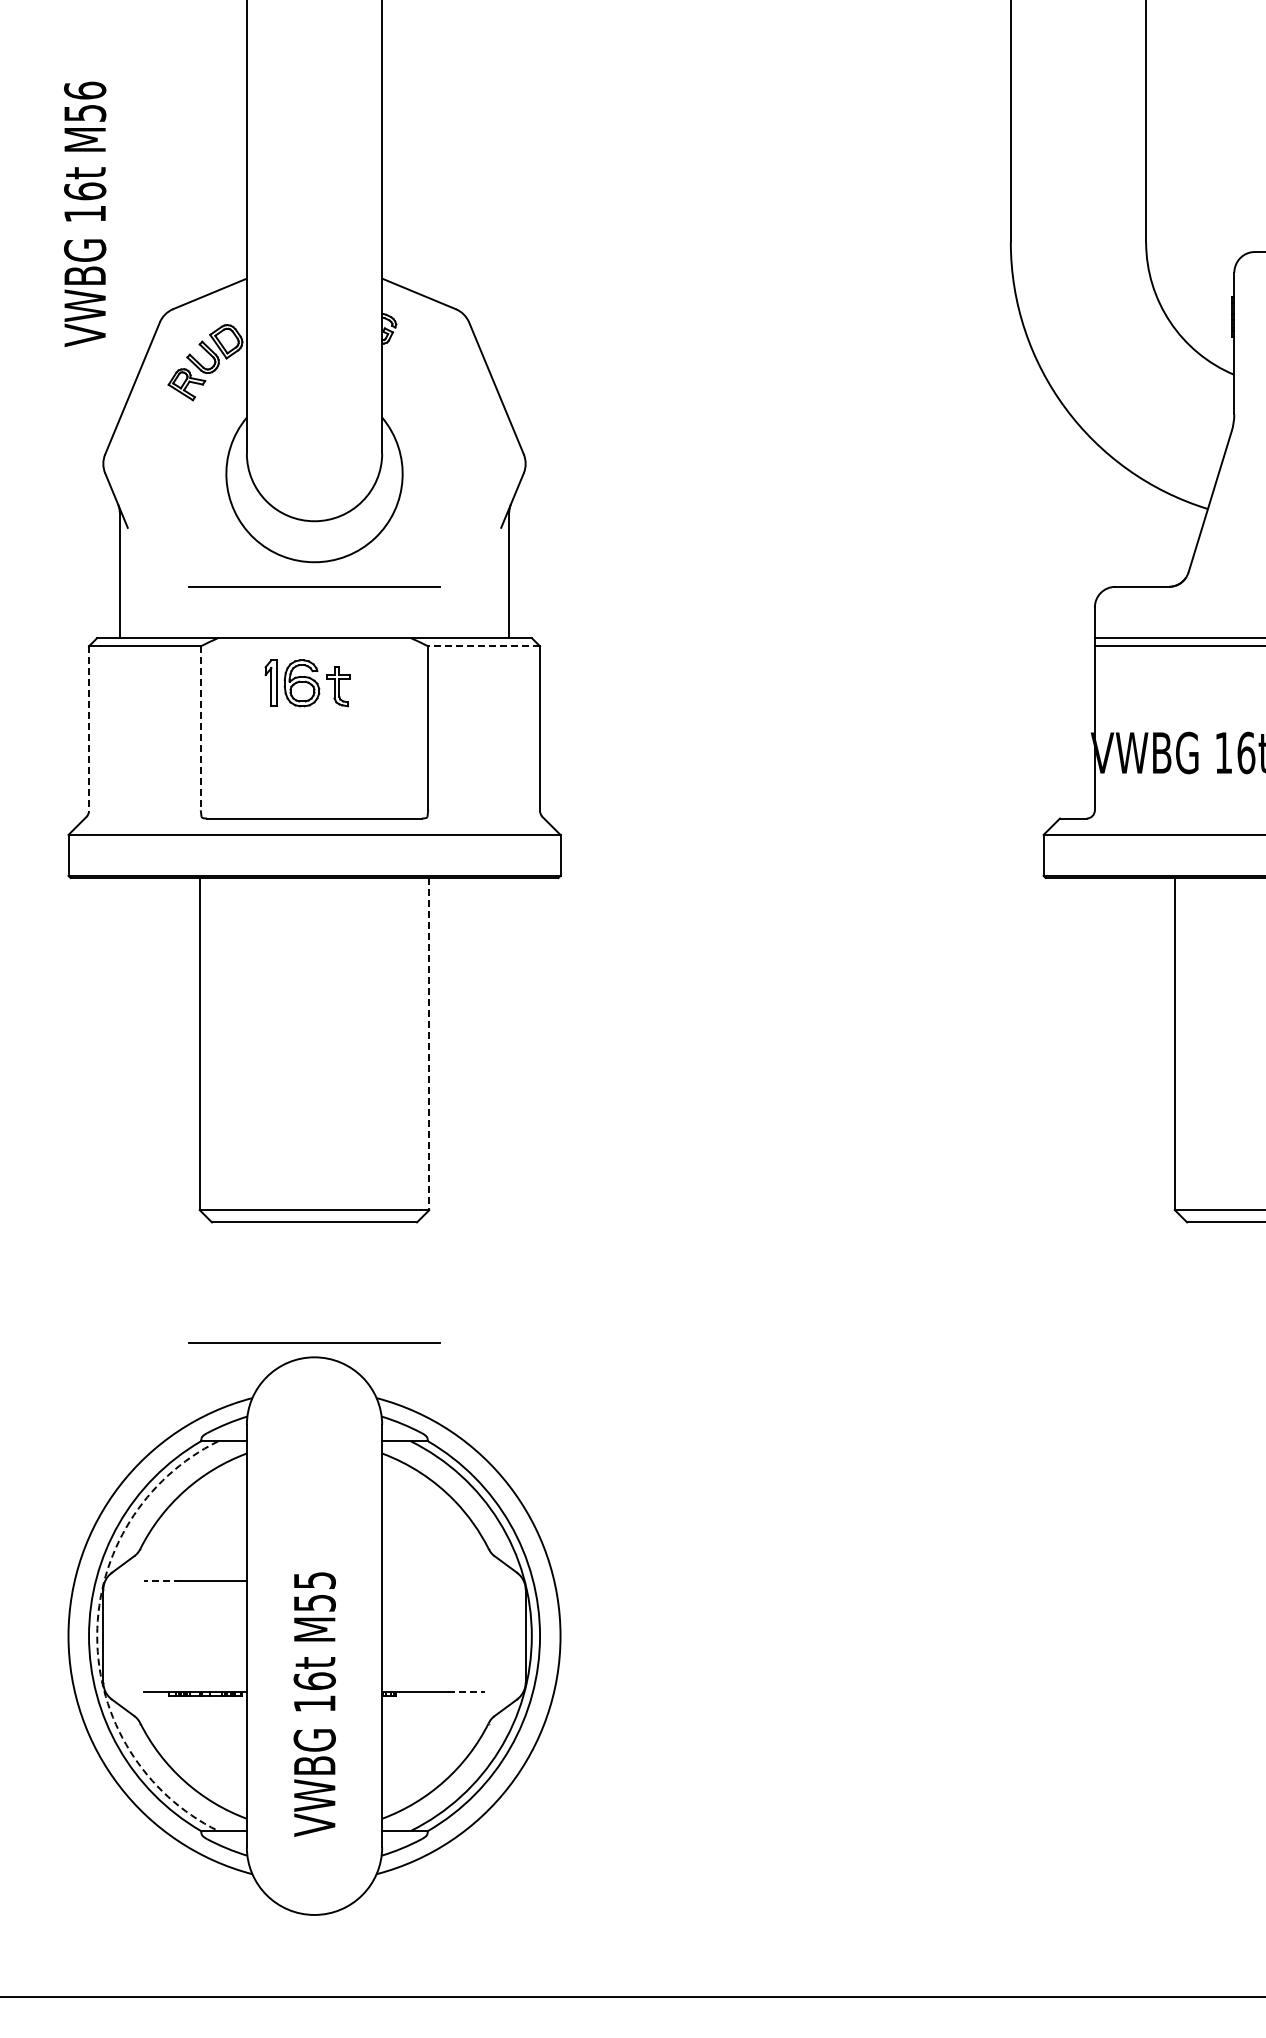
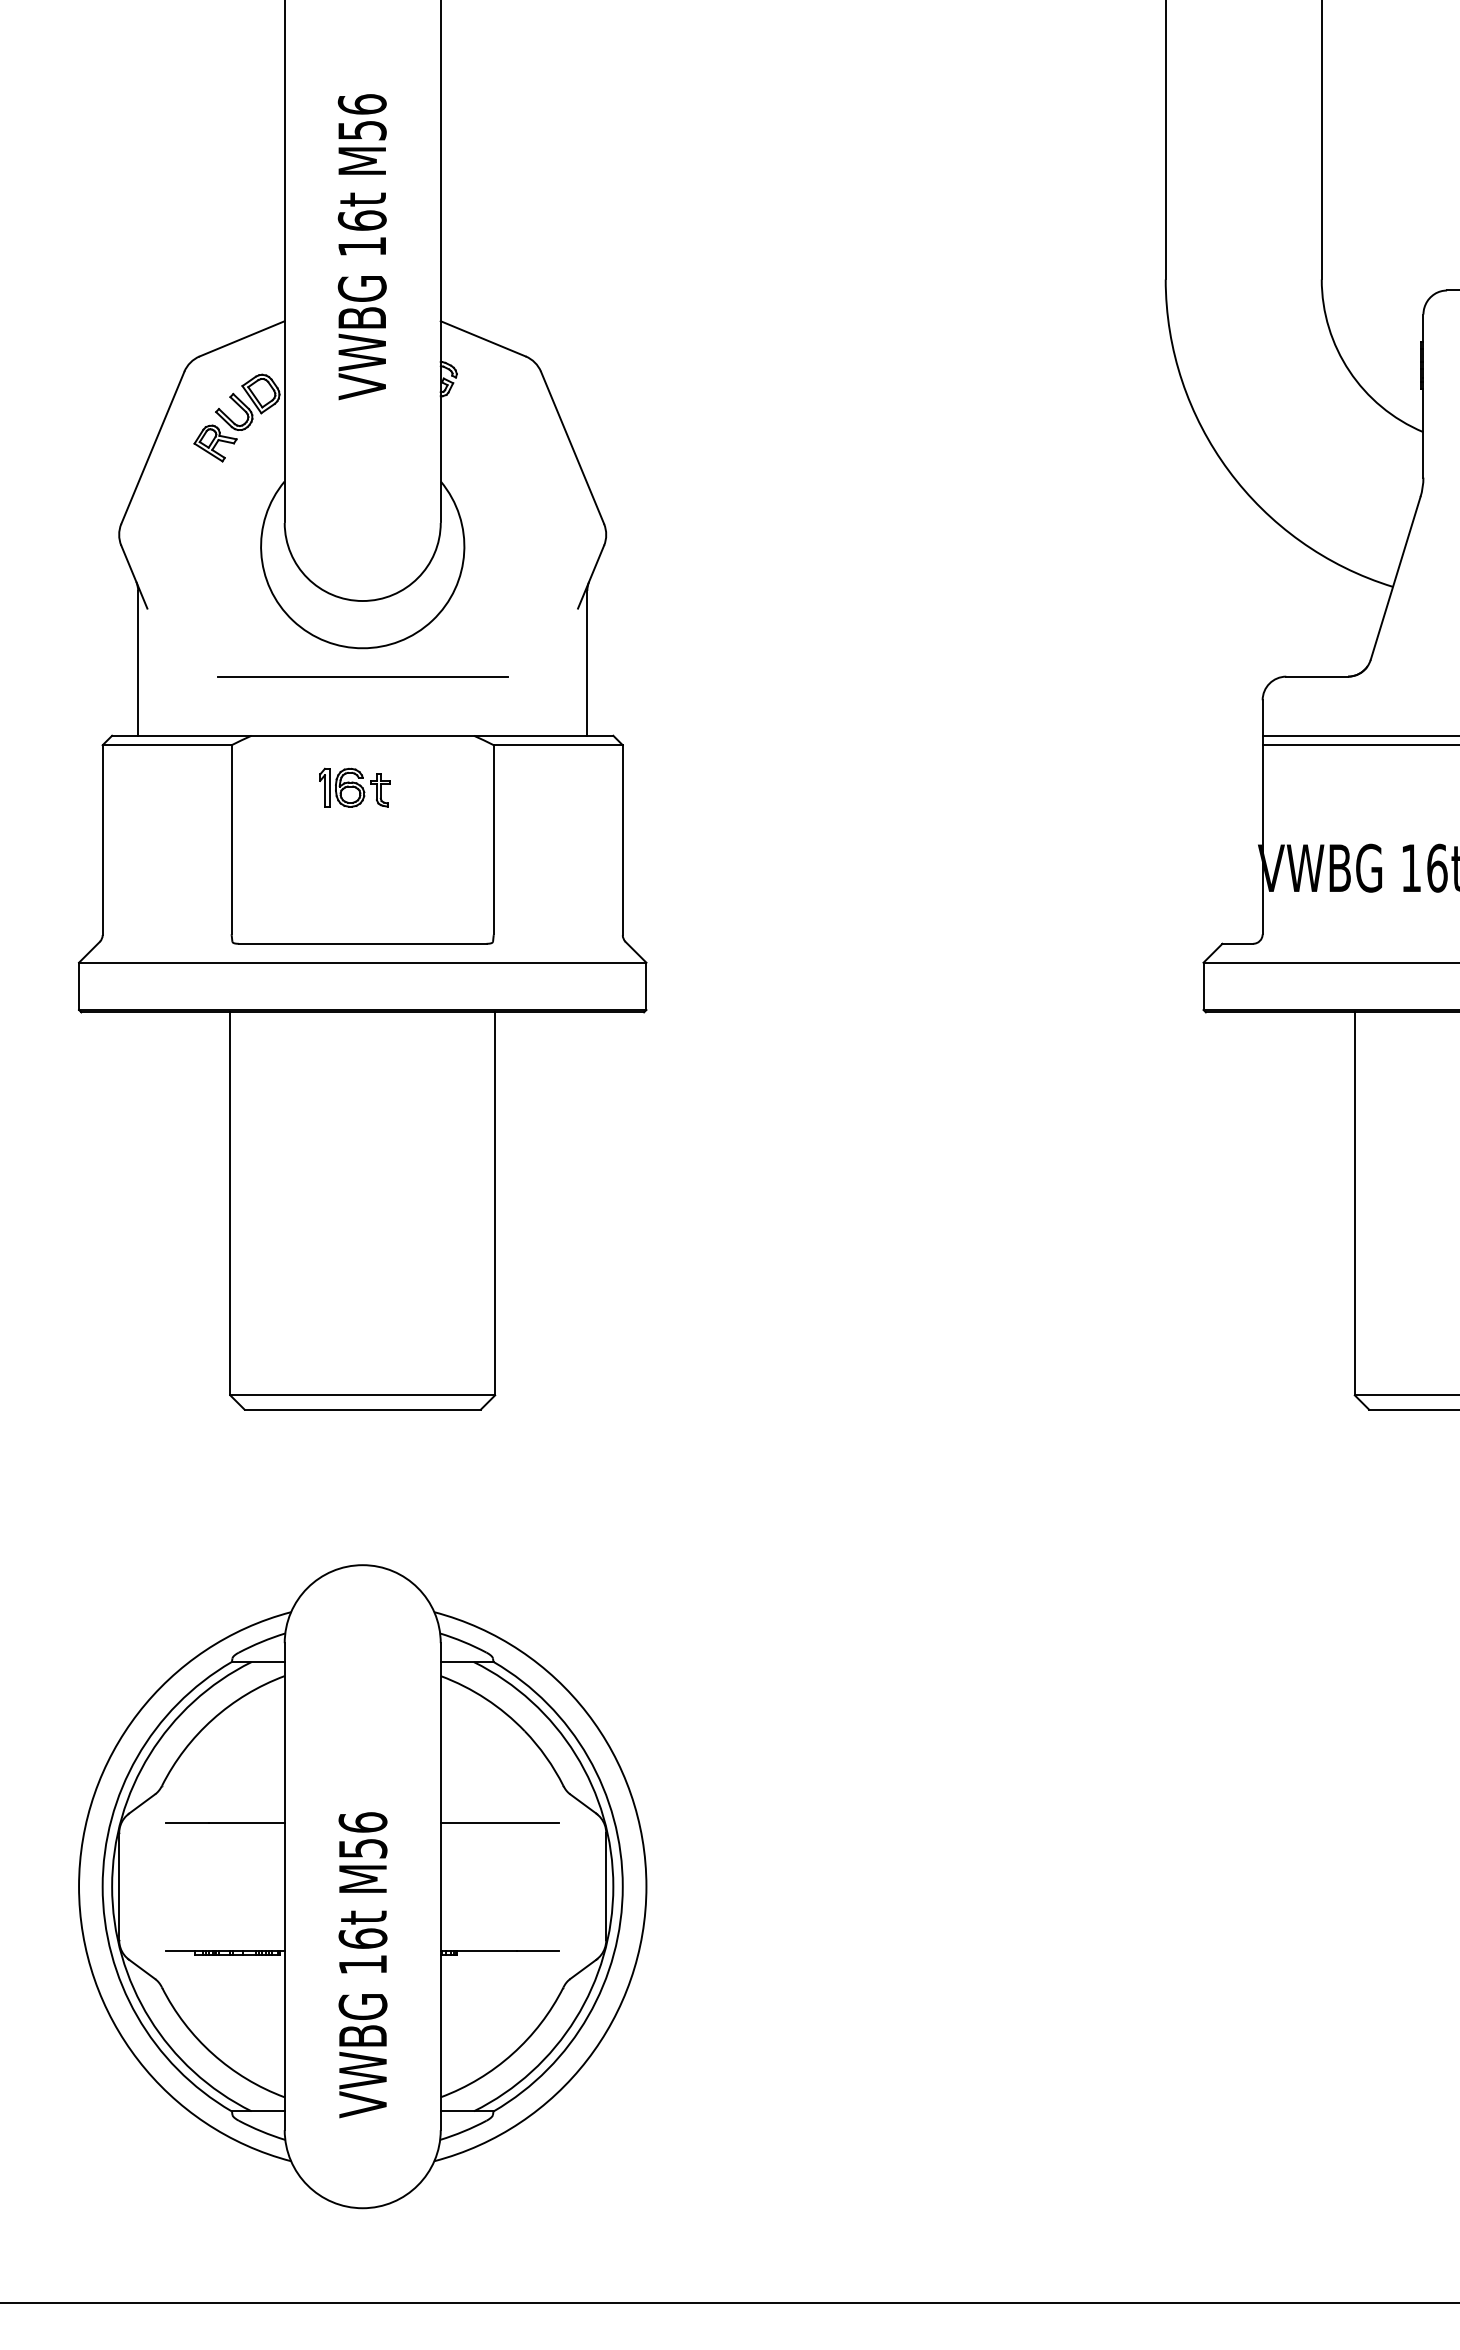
text: (85, 213) -> (362, 246), moved
line: (484, 646) -> (558, 745), dashed -> solid
part: (307, 682) -> (354, 786), size x0.71
line: (200, 728) -> (231, 839), dashed -> solid
line: (89, 729) -> (103, 841), dashed -> solid
line: (429, 1044) -> (495, 1204), dashed -> solid
line: (314, 1342) -> (362, 1548), removed
line: (162, 1580) -> (187, 1822), dashed -> solid
text: (314, 1580) -> (362, 1822), M55 -> M56
line: (433, 1580) -> (499, 1822), added
arc: (97, 1636) -> (112, 1887), dashed -> solid
line: (467, 1691) -> (539, 1950), dashed -> solid

